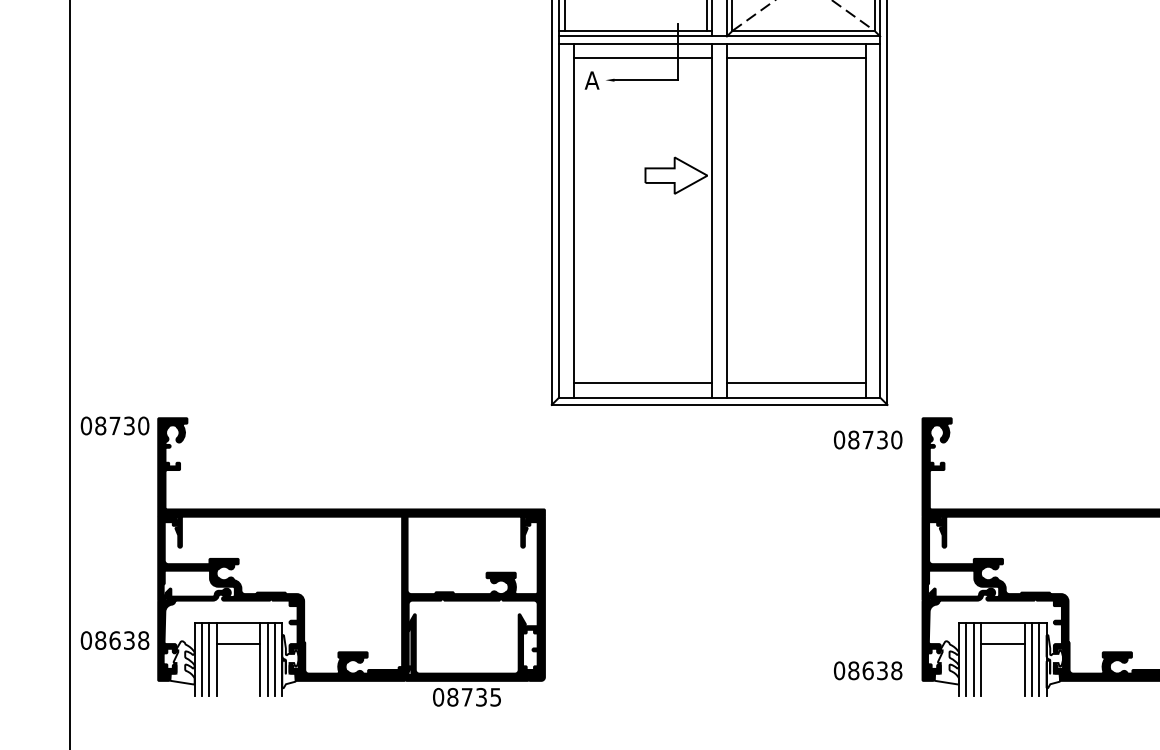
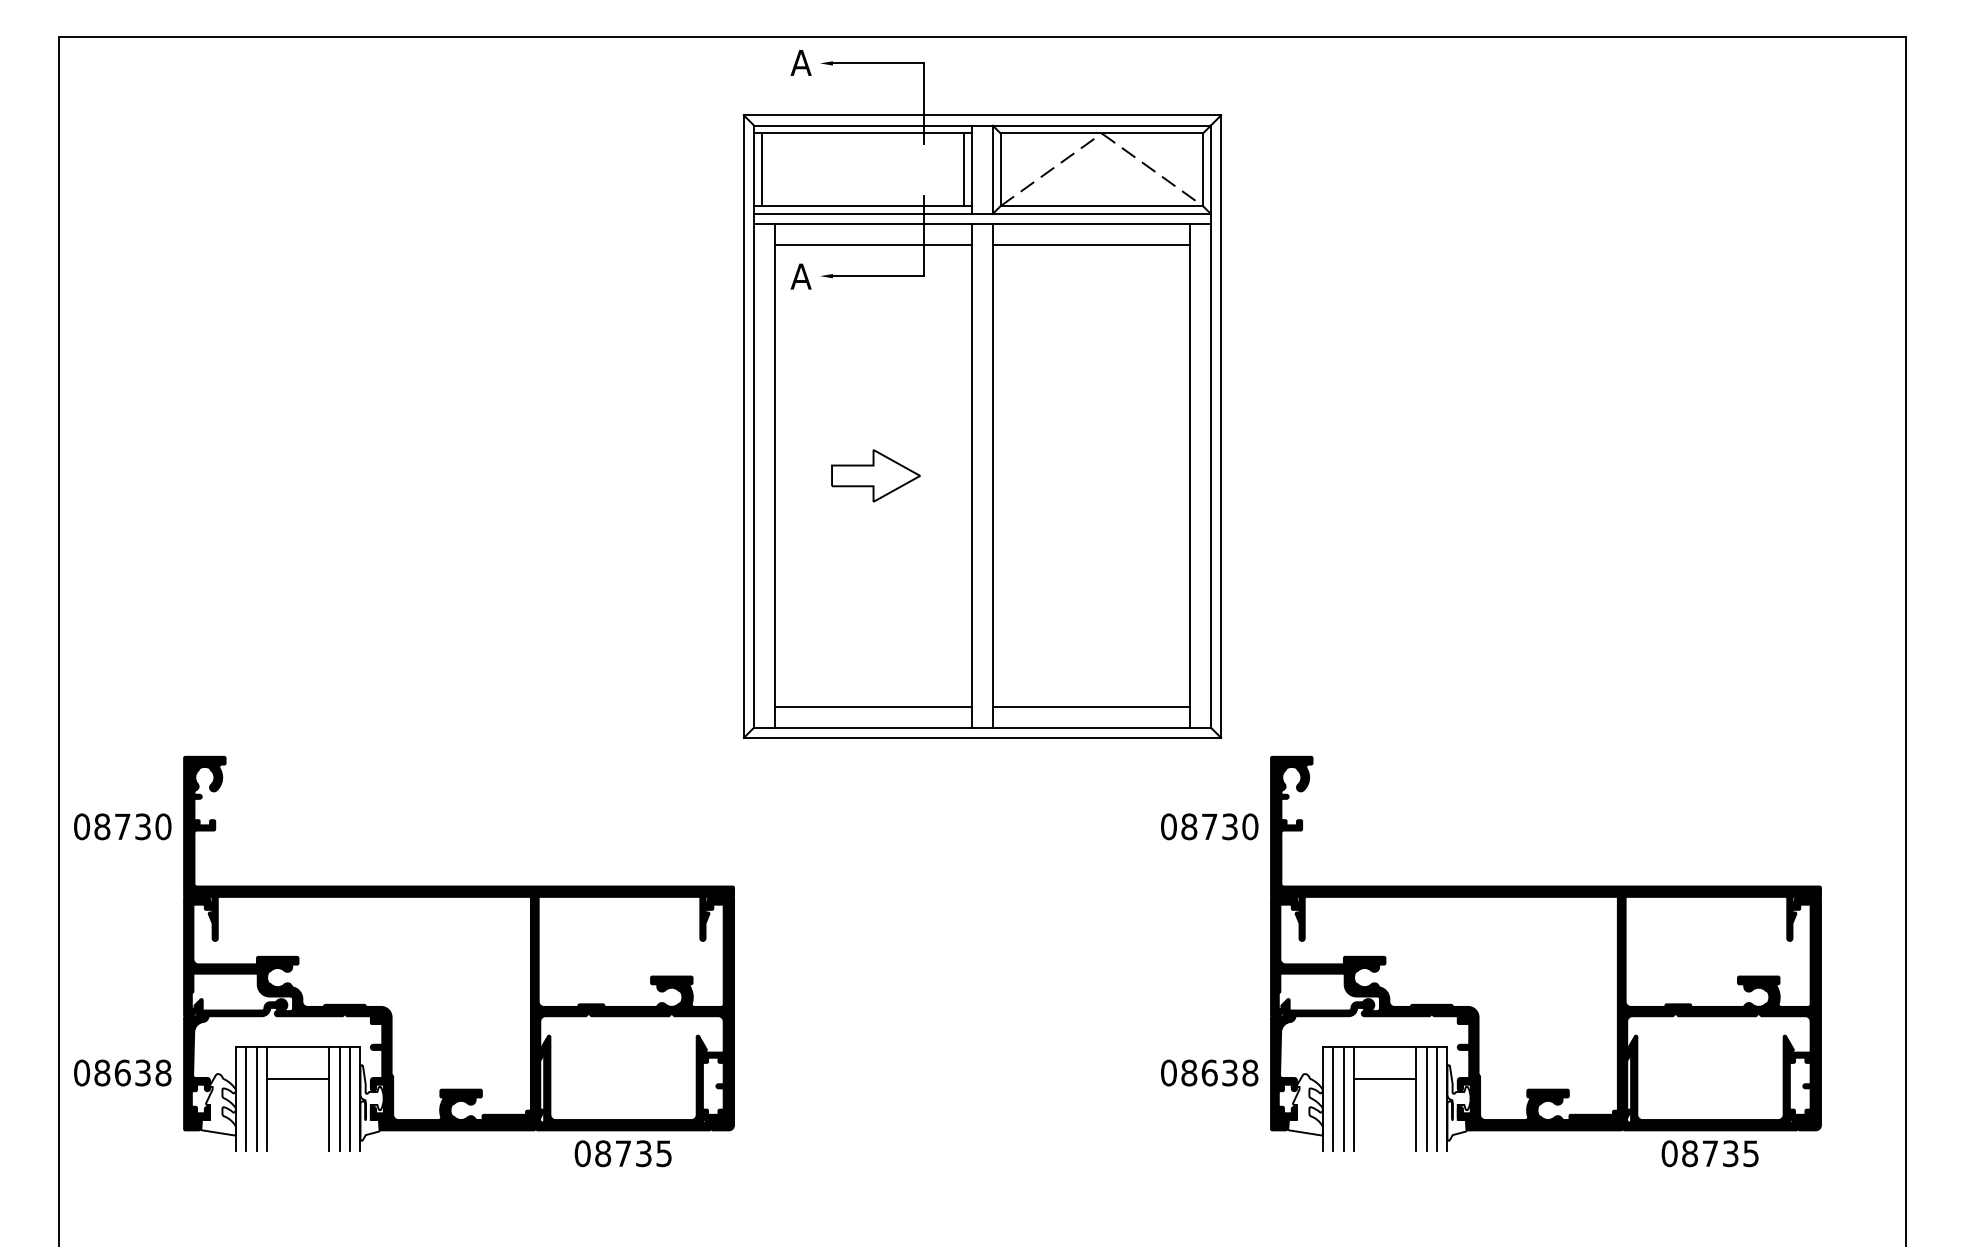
part: (676, 175) -> (875, 475), moved
text: (114, 425) -> (122, 826), moved
text: (868, 439) -> (1209, 826), moved
text: (868, 670) -> (1209, 1072), moved

